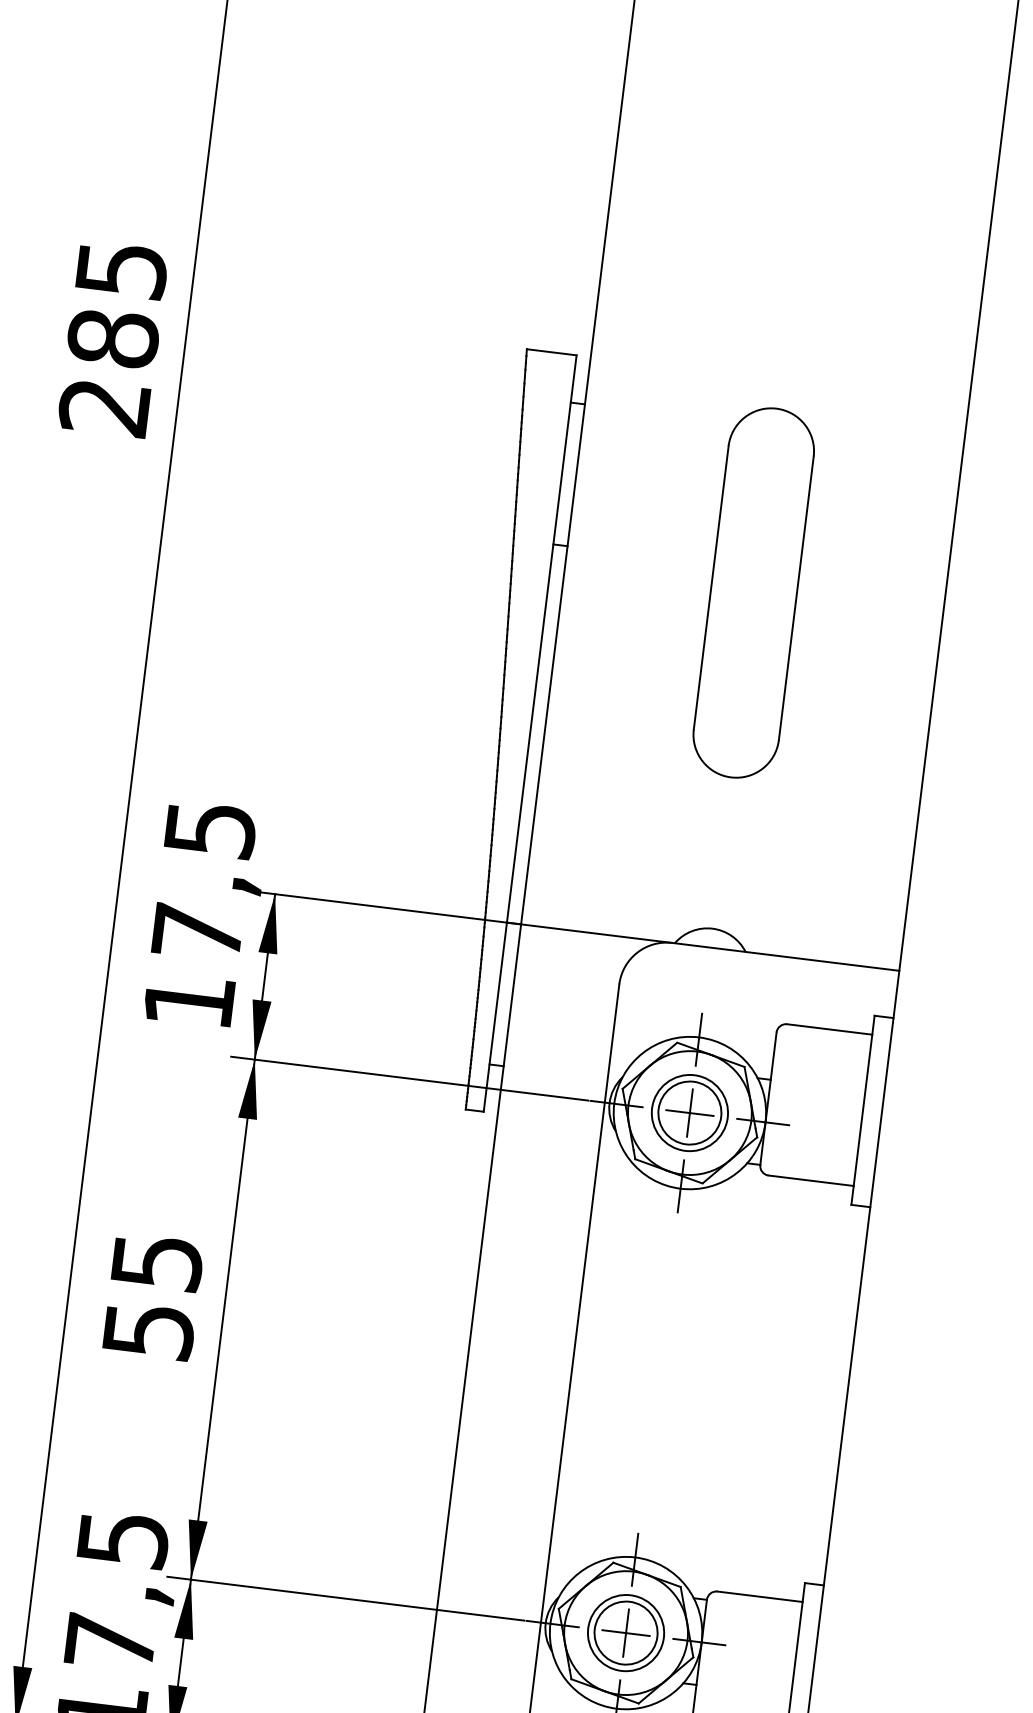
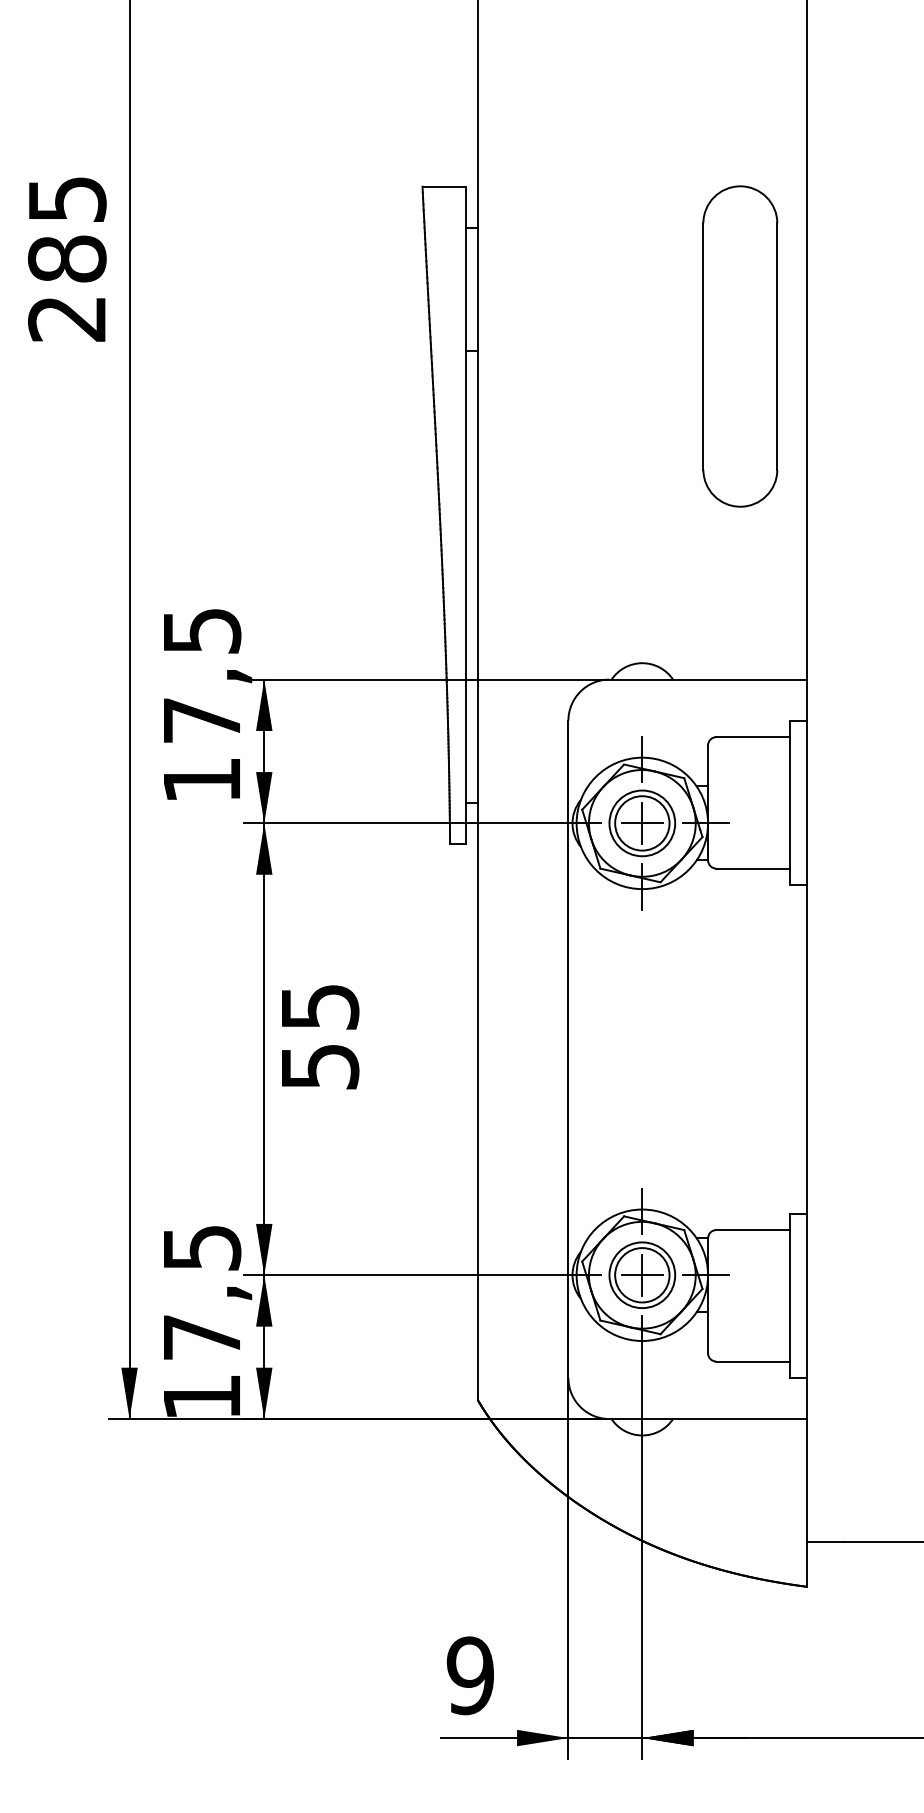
text: (113, 339) -> (67, 259), moved
part: (753, 593) -> (740, 346), moved
text: (153, 1297) -> (320, 1037), moved

